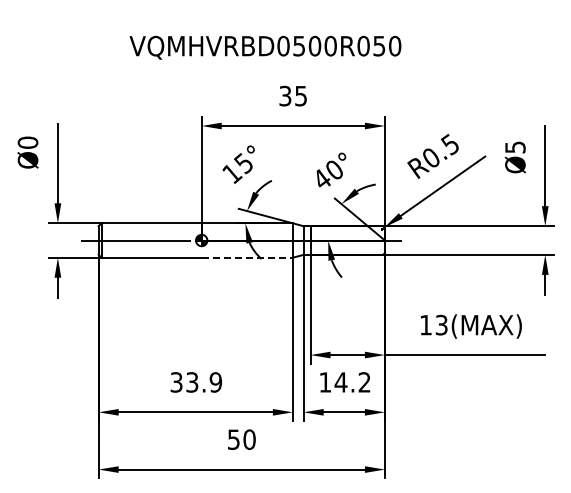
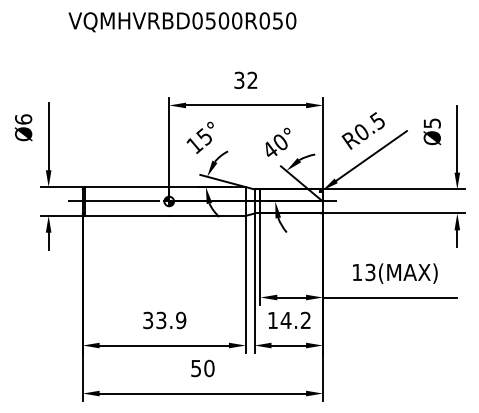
text: (265, 47) -> (182, 22), moved
text: (300, 95) -> (252, 79), 35 -> 32
text: (27, 142) -> (23, 119), Ø0 -> Ø6
line: (247, 257) -> (207, 215), dashed -> solid

